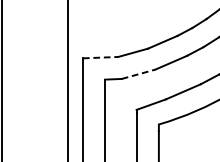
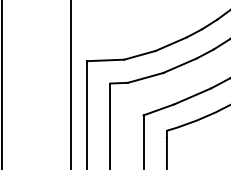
line: (100, 57) -> (105, 60), dashed -> solid
line: (139, 73) -> (146, 77), dashed -> solid

